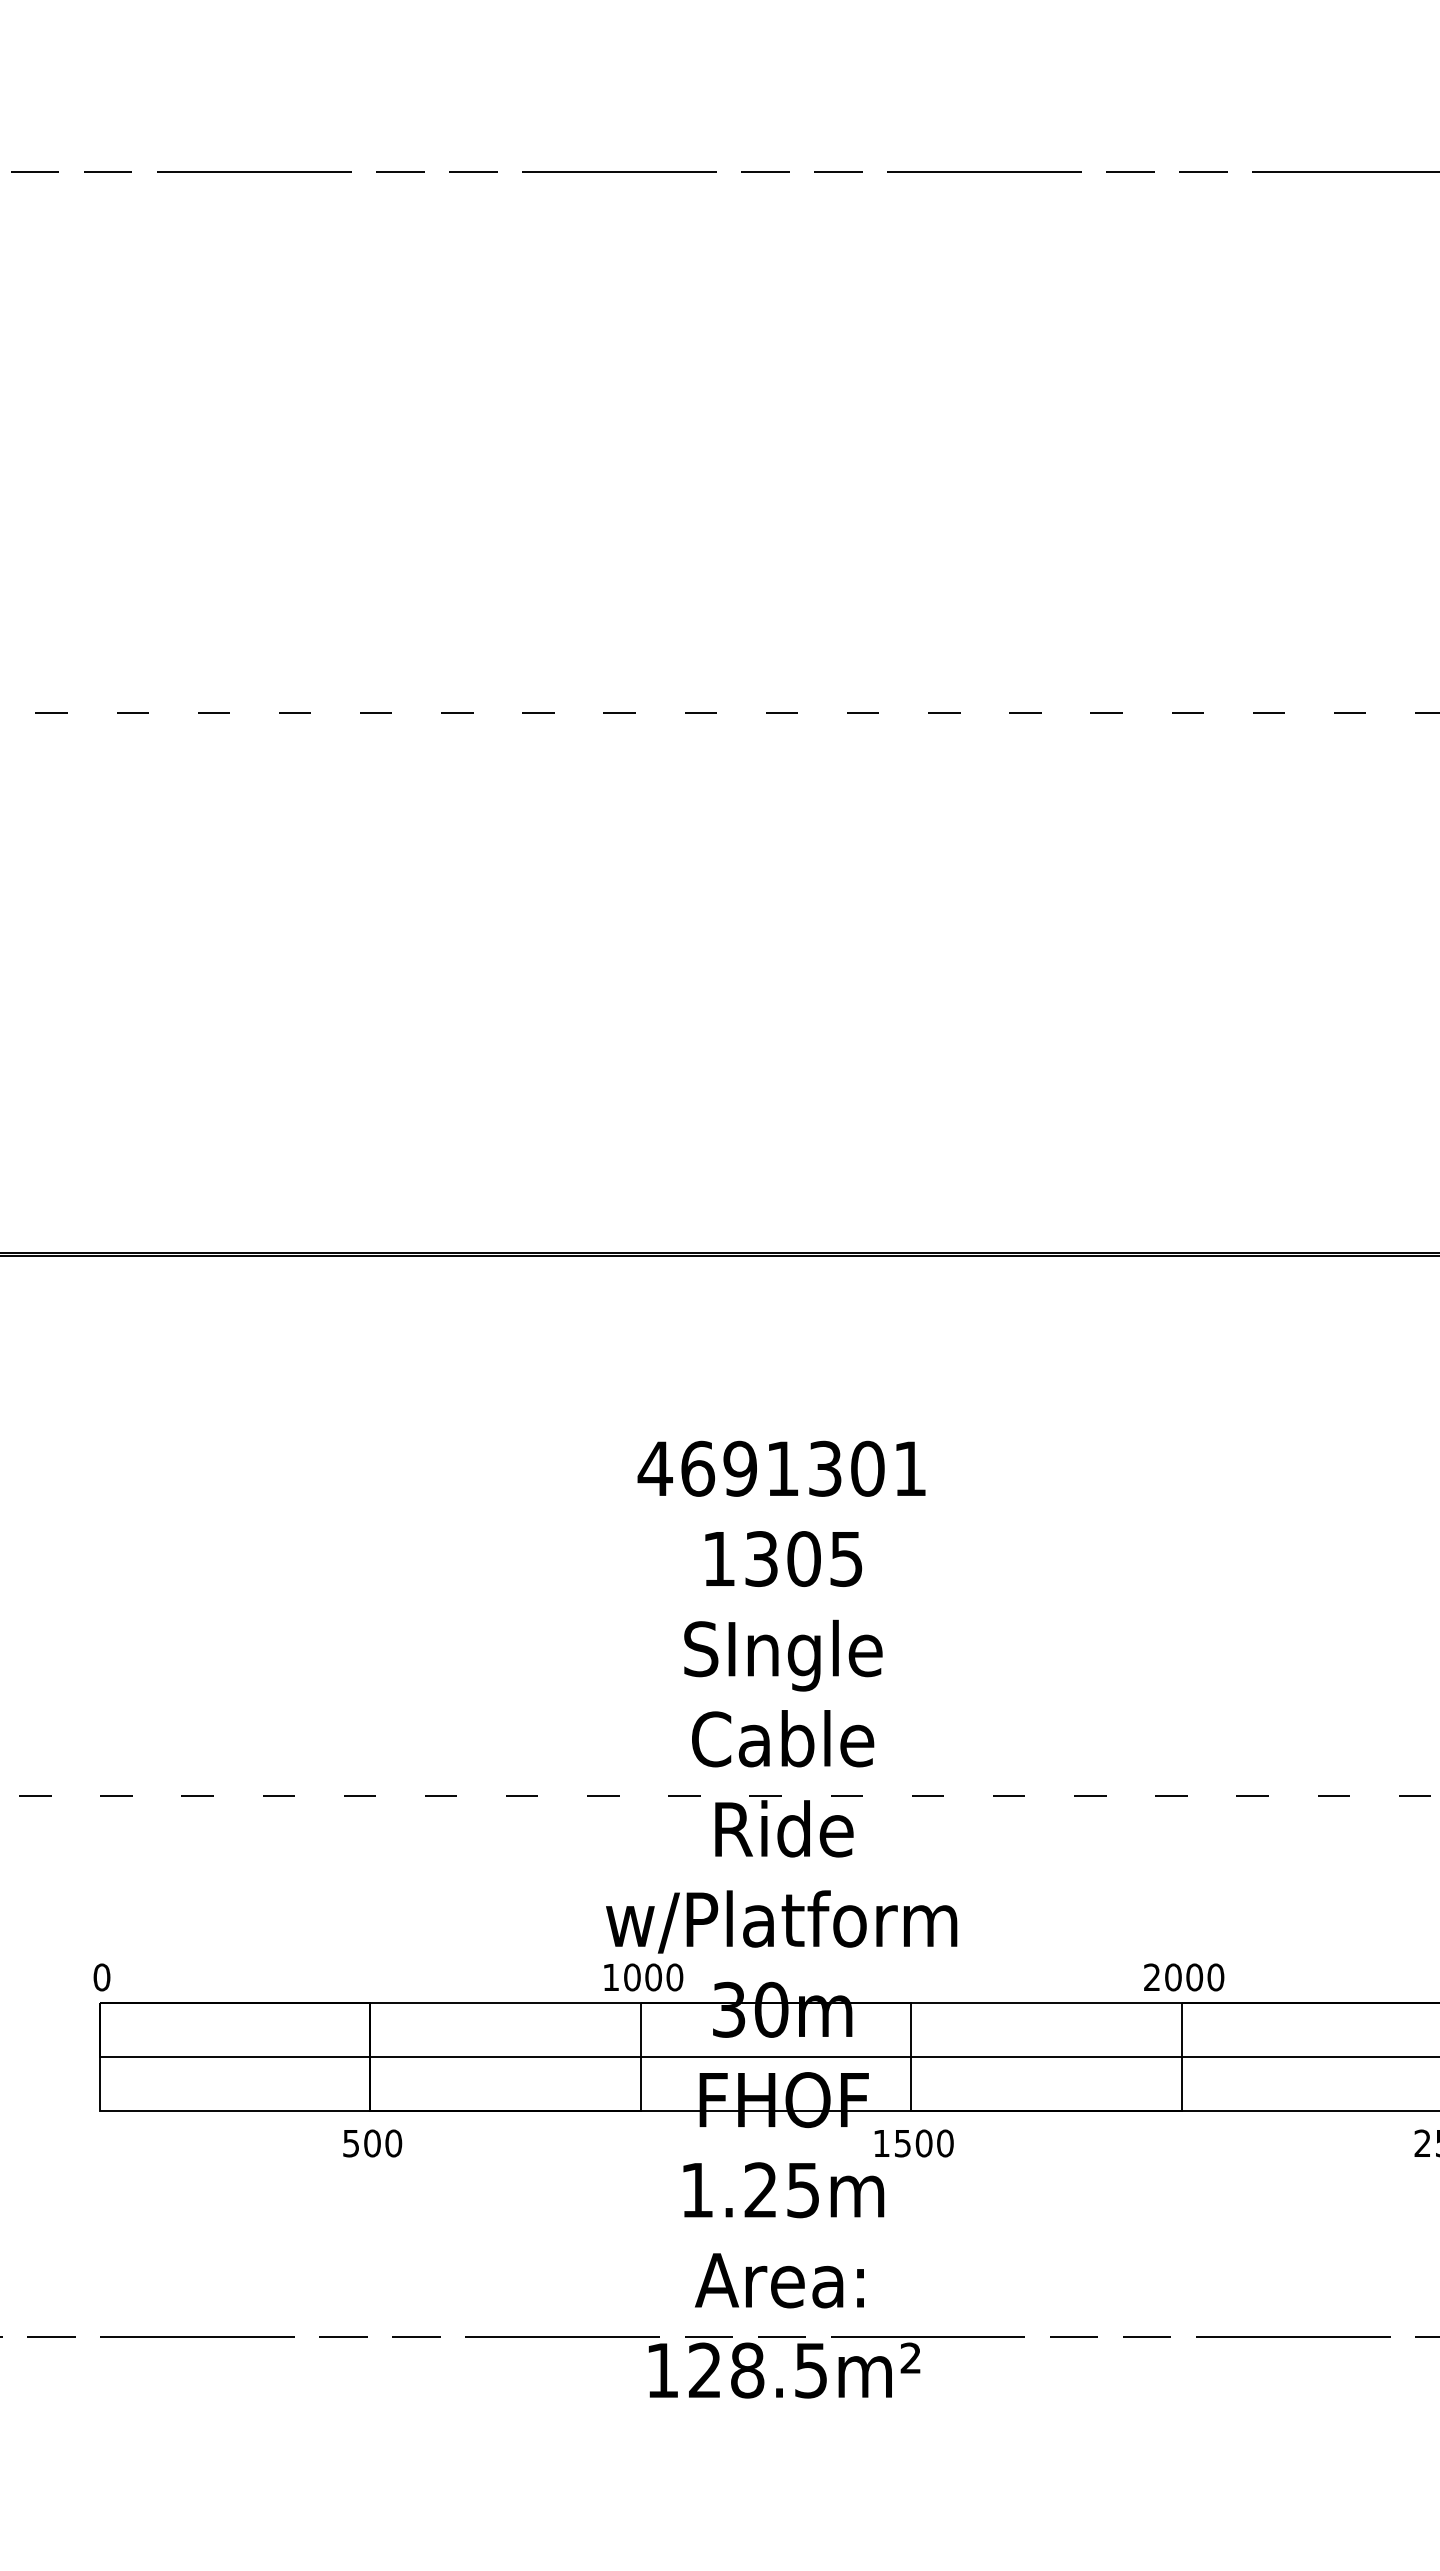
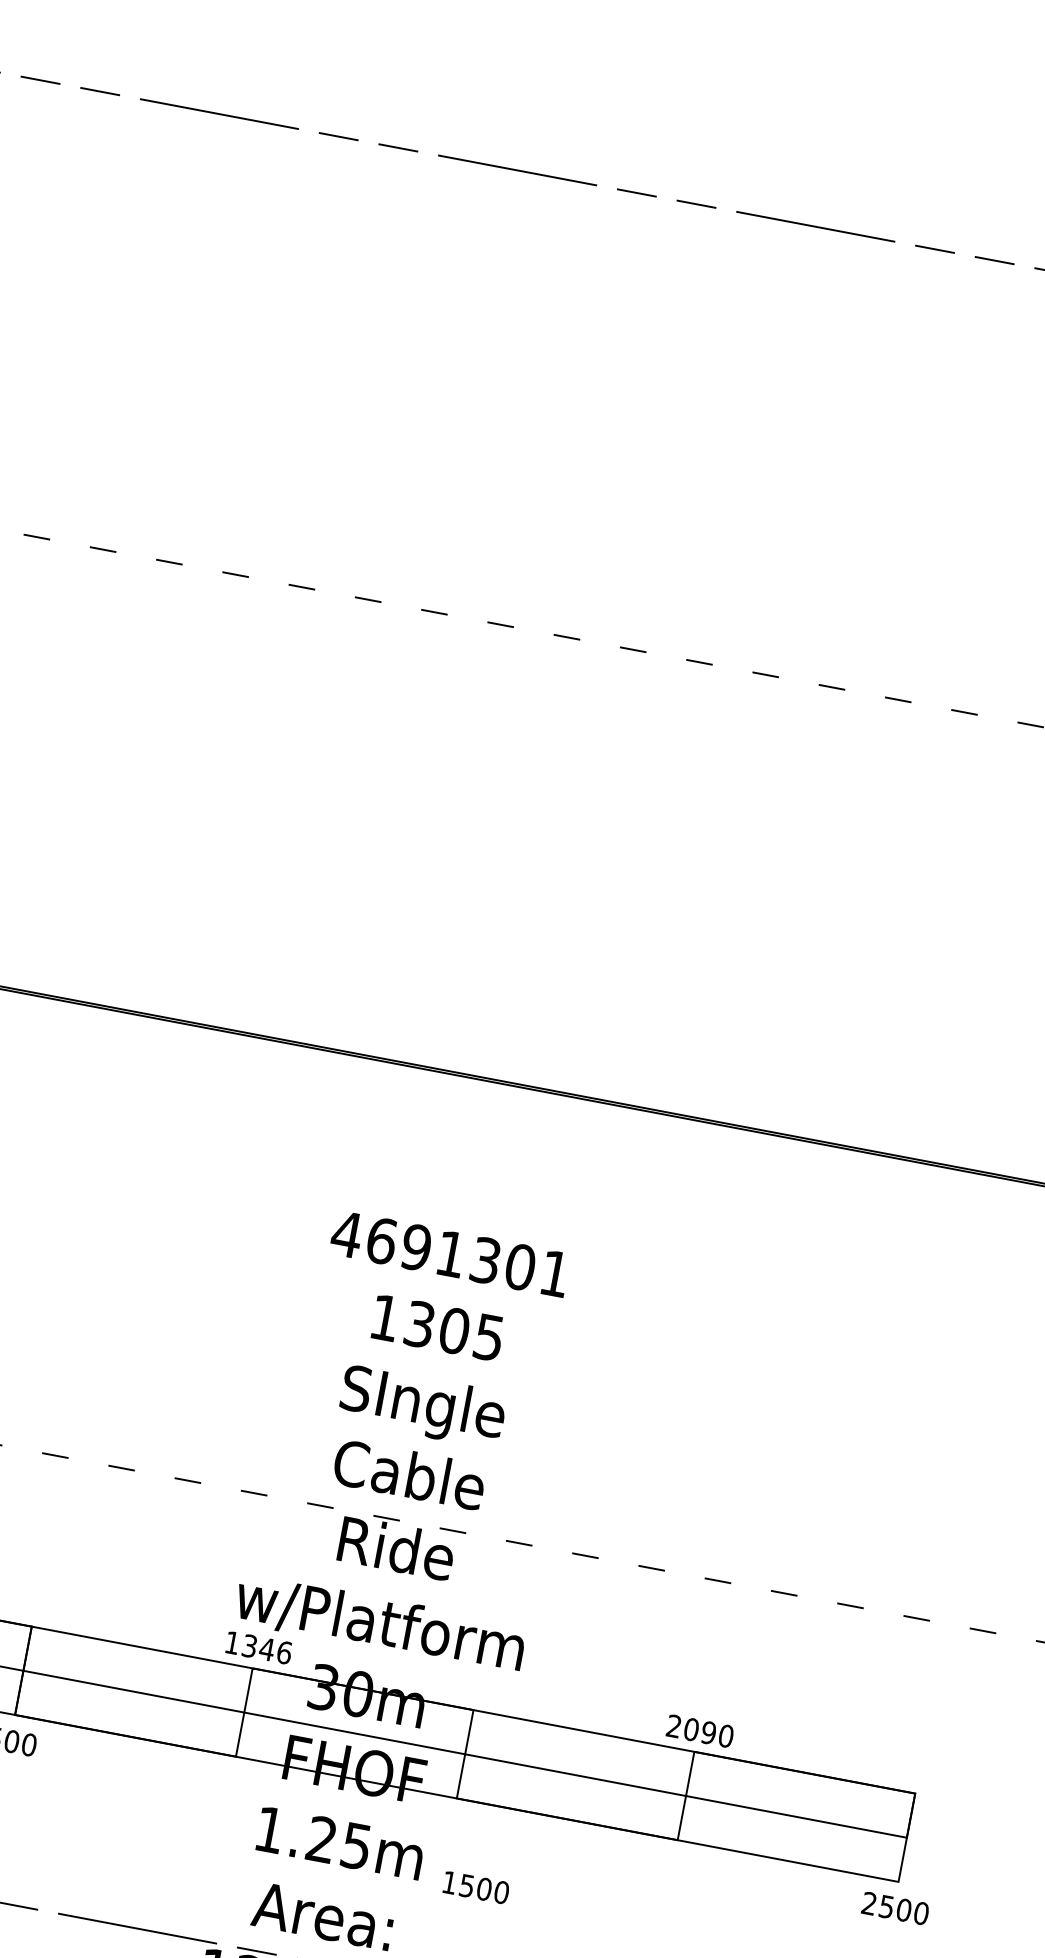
text: (653, 1977) -> (267, 1649), 1000 -> 1346
text: (1194, 1977) -> (708, 1732), 2000 -> 2090
text: (913, 2143) -> (475, 1887), moved

